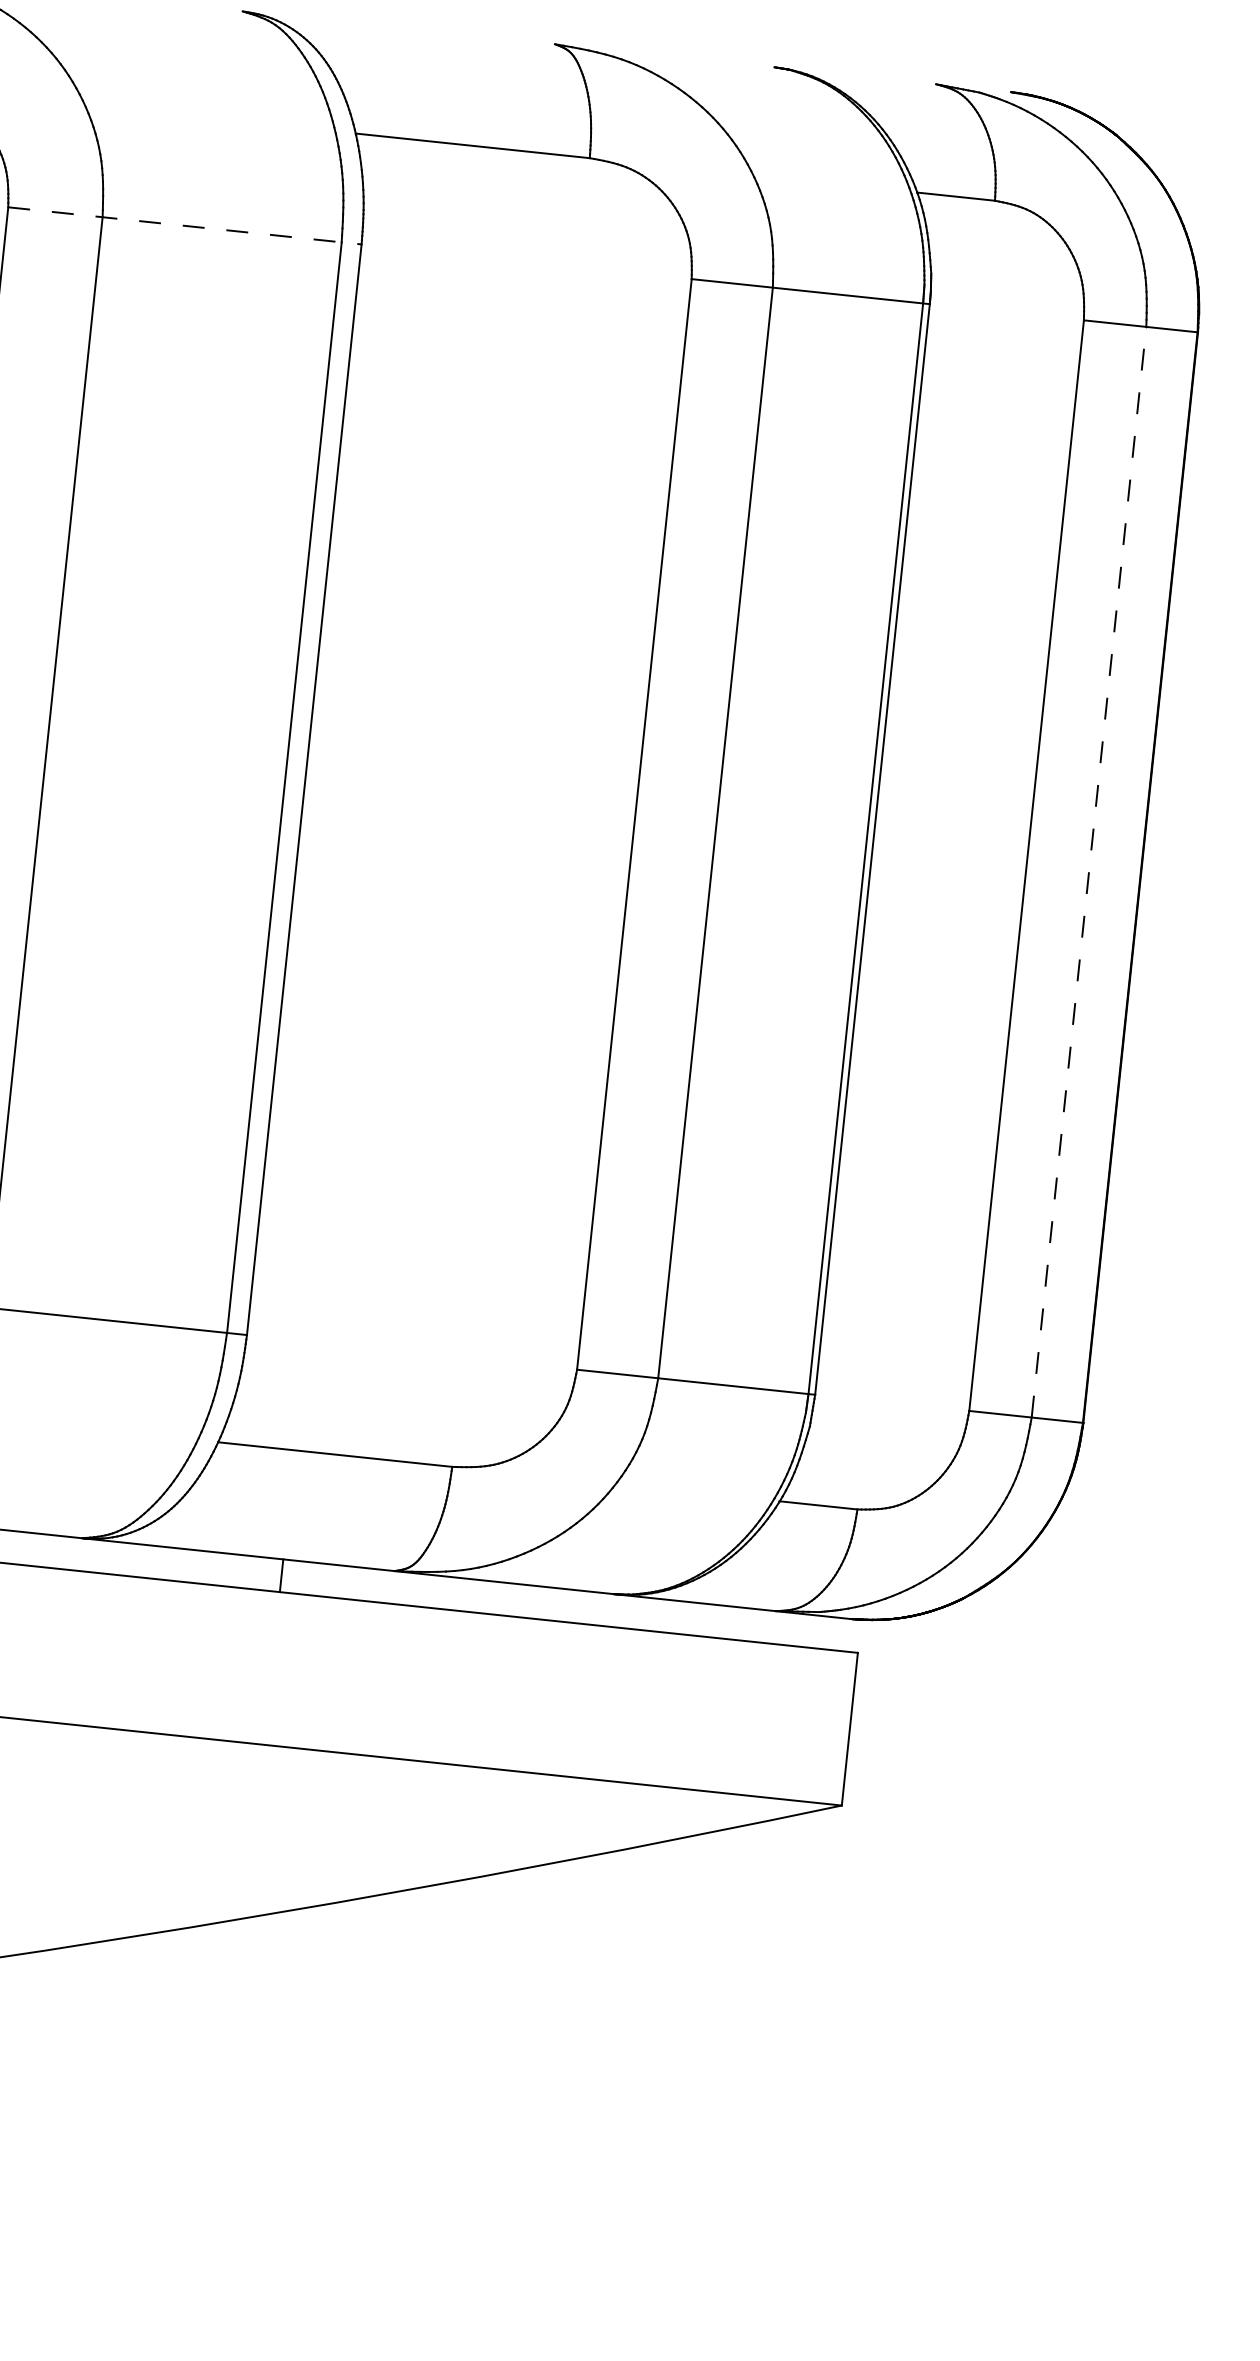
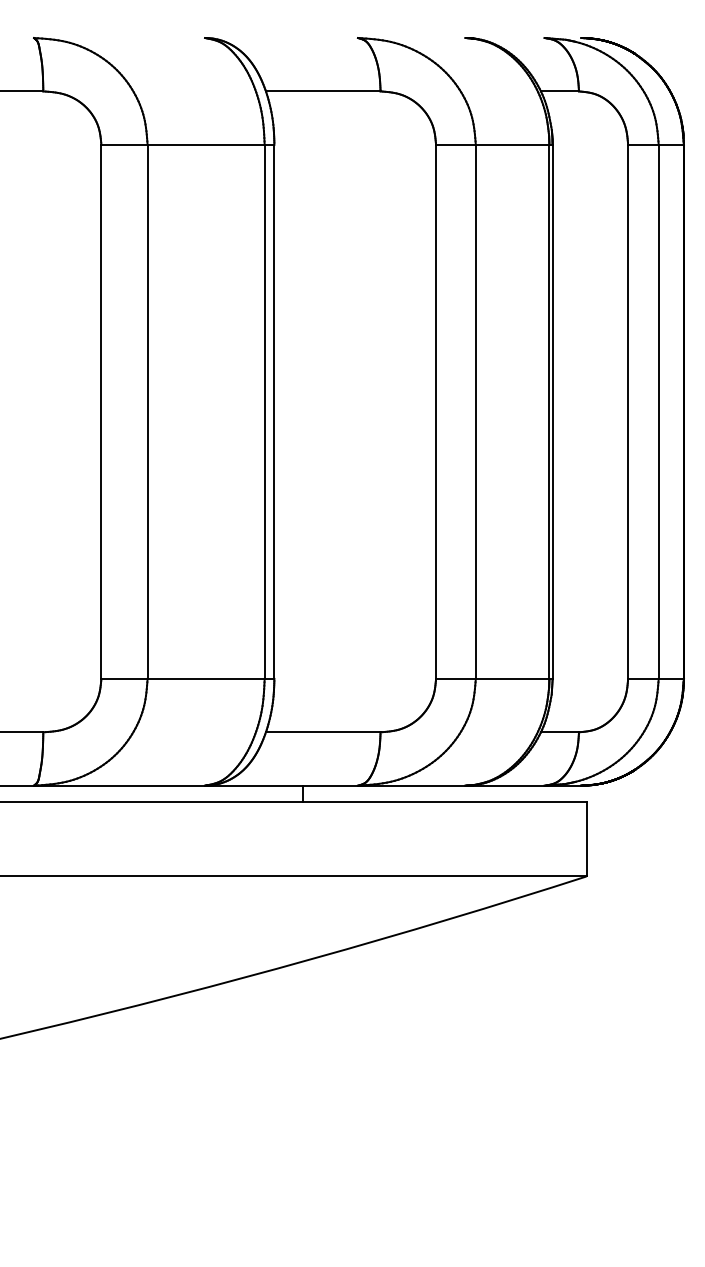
line: (184, 225) -> (187, 144), dashed -> solid
line: (1088, 871) -> (658, 411), dashed -> solid

